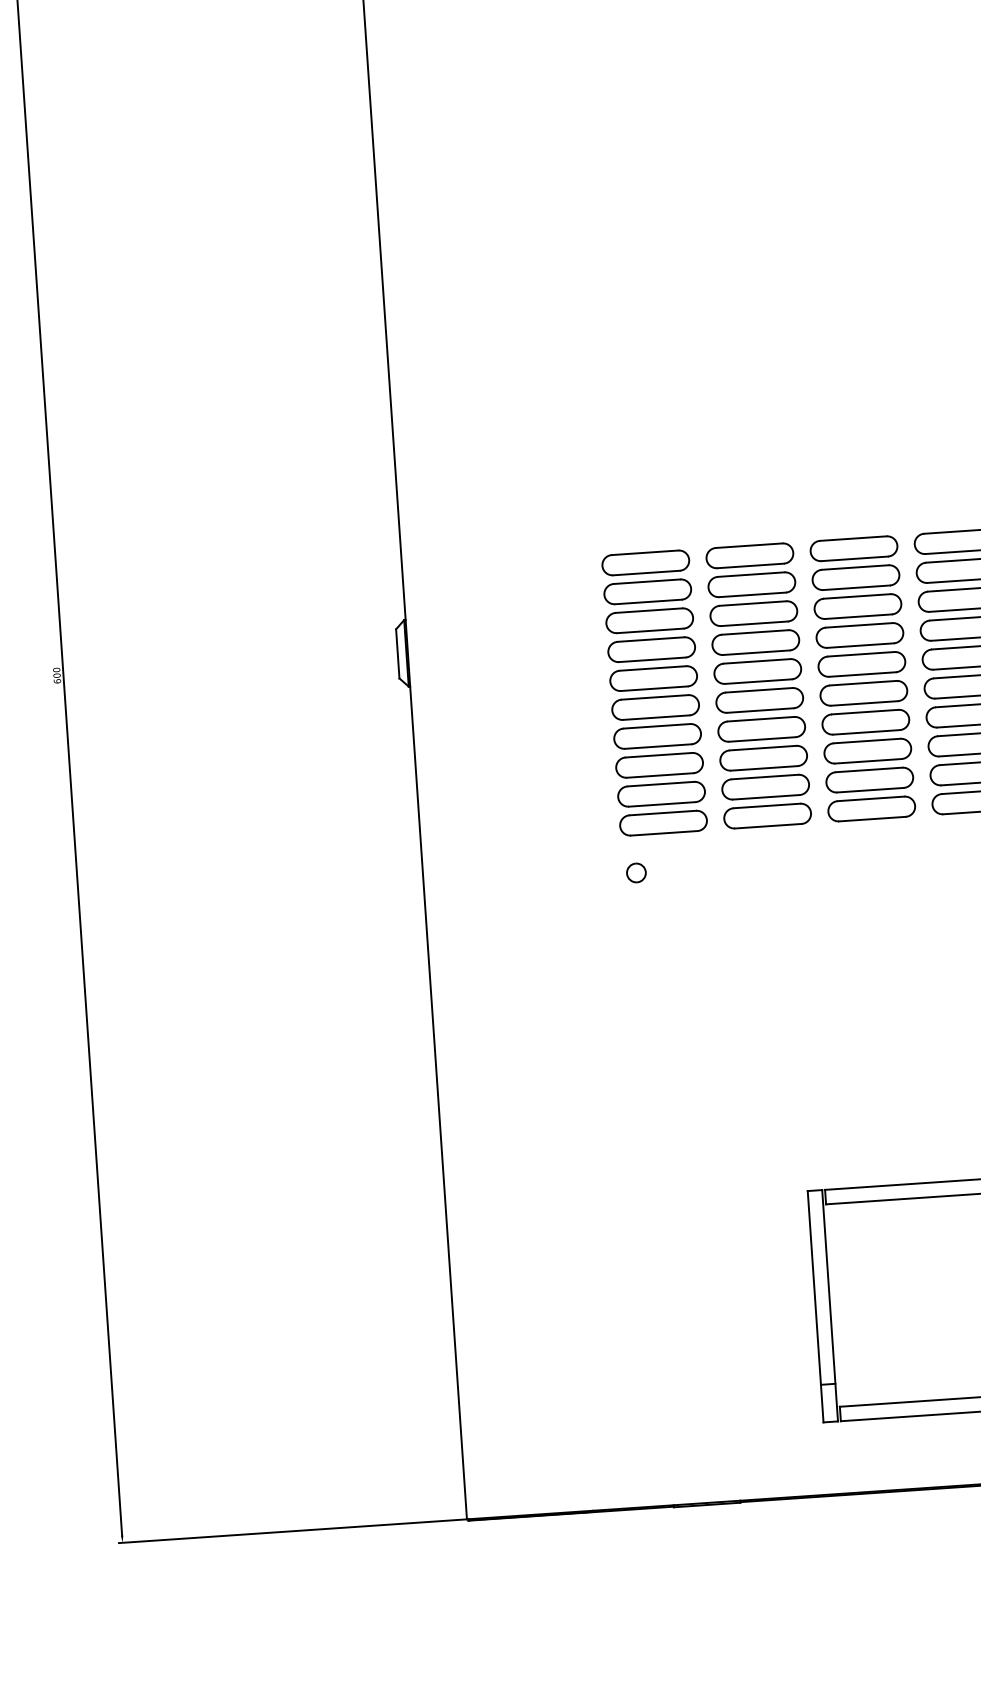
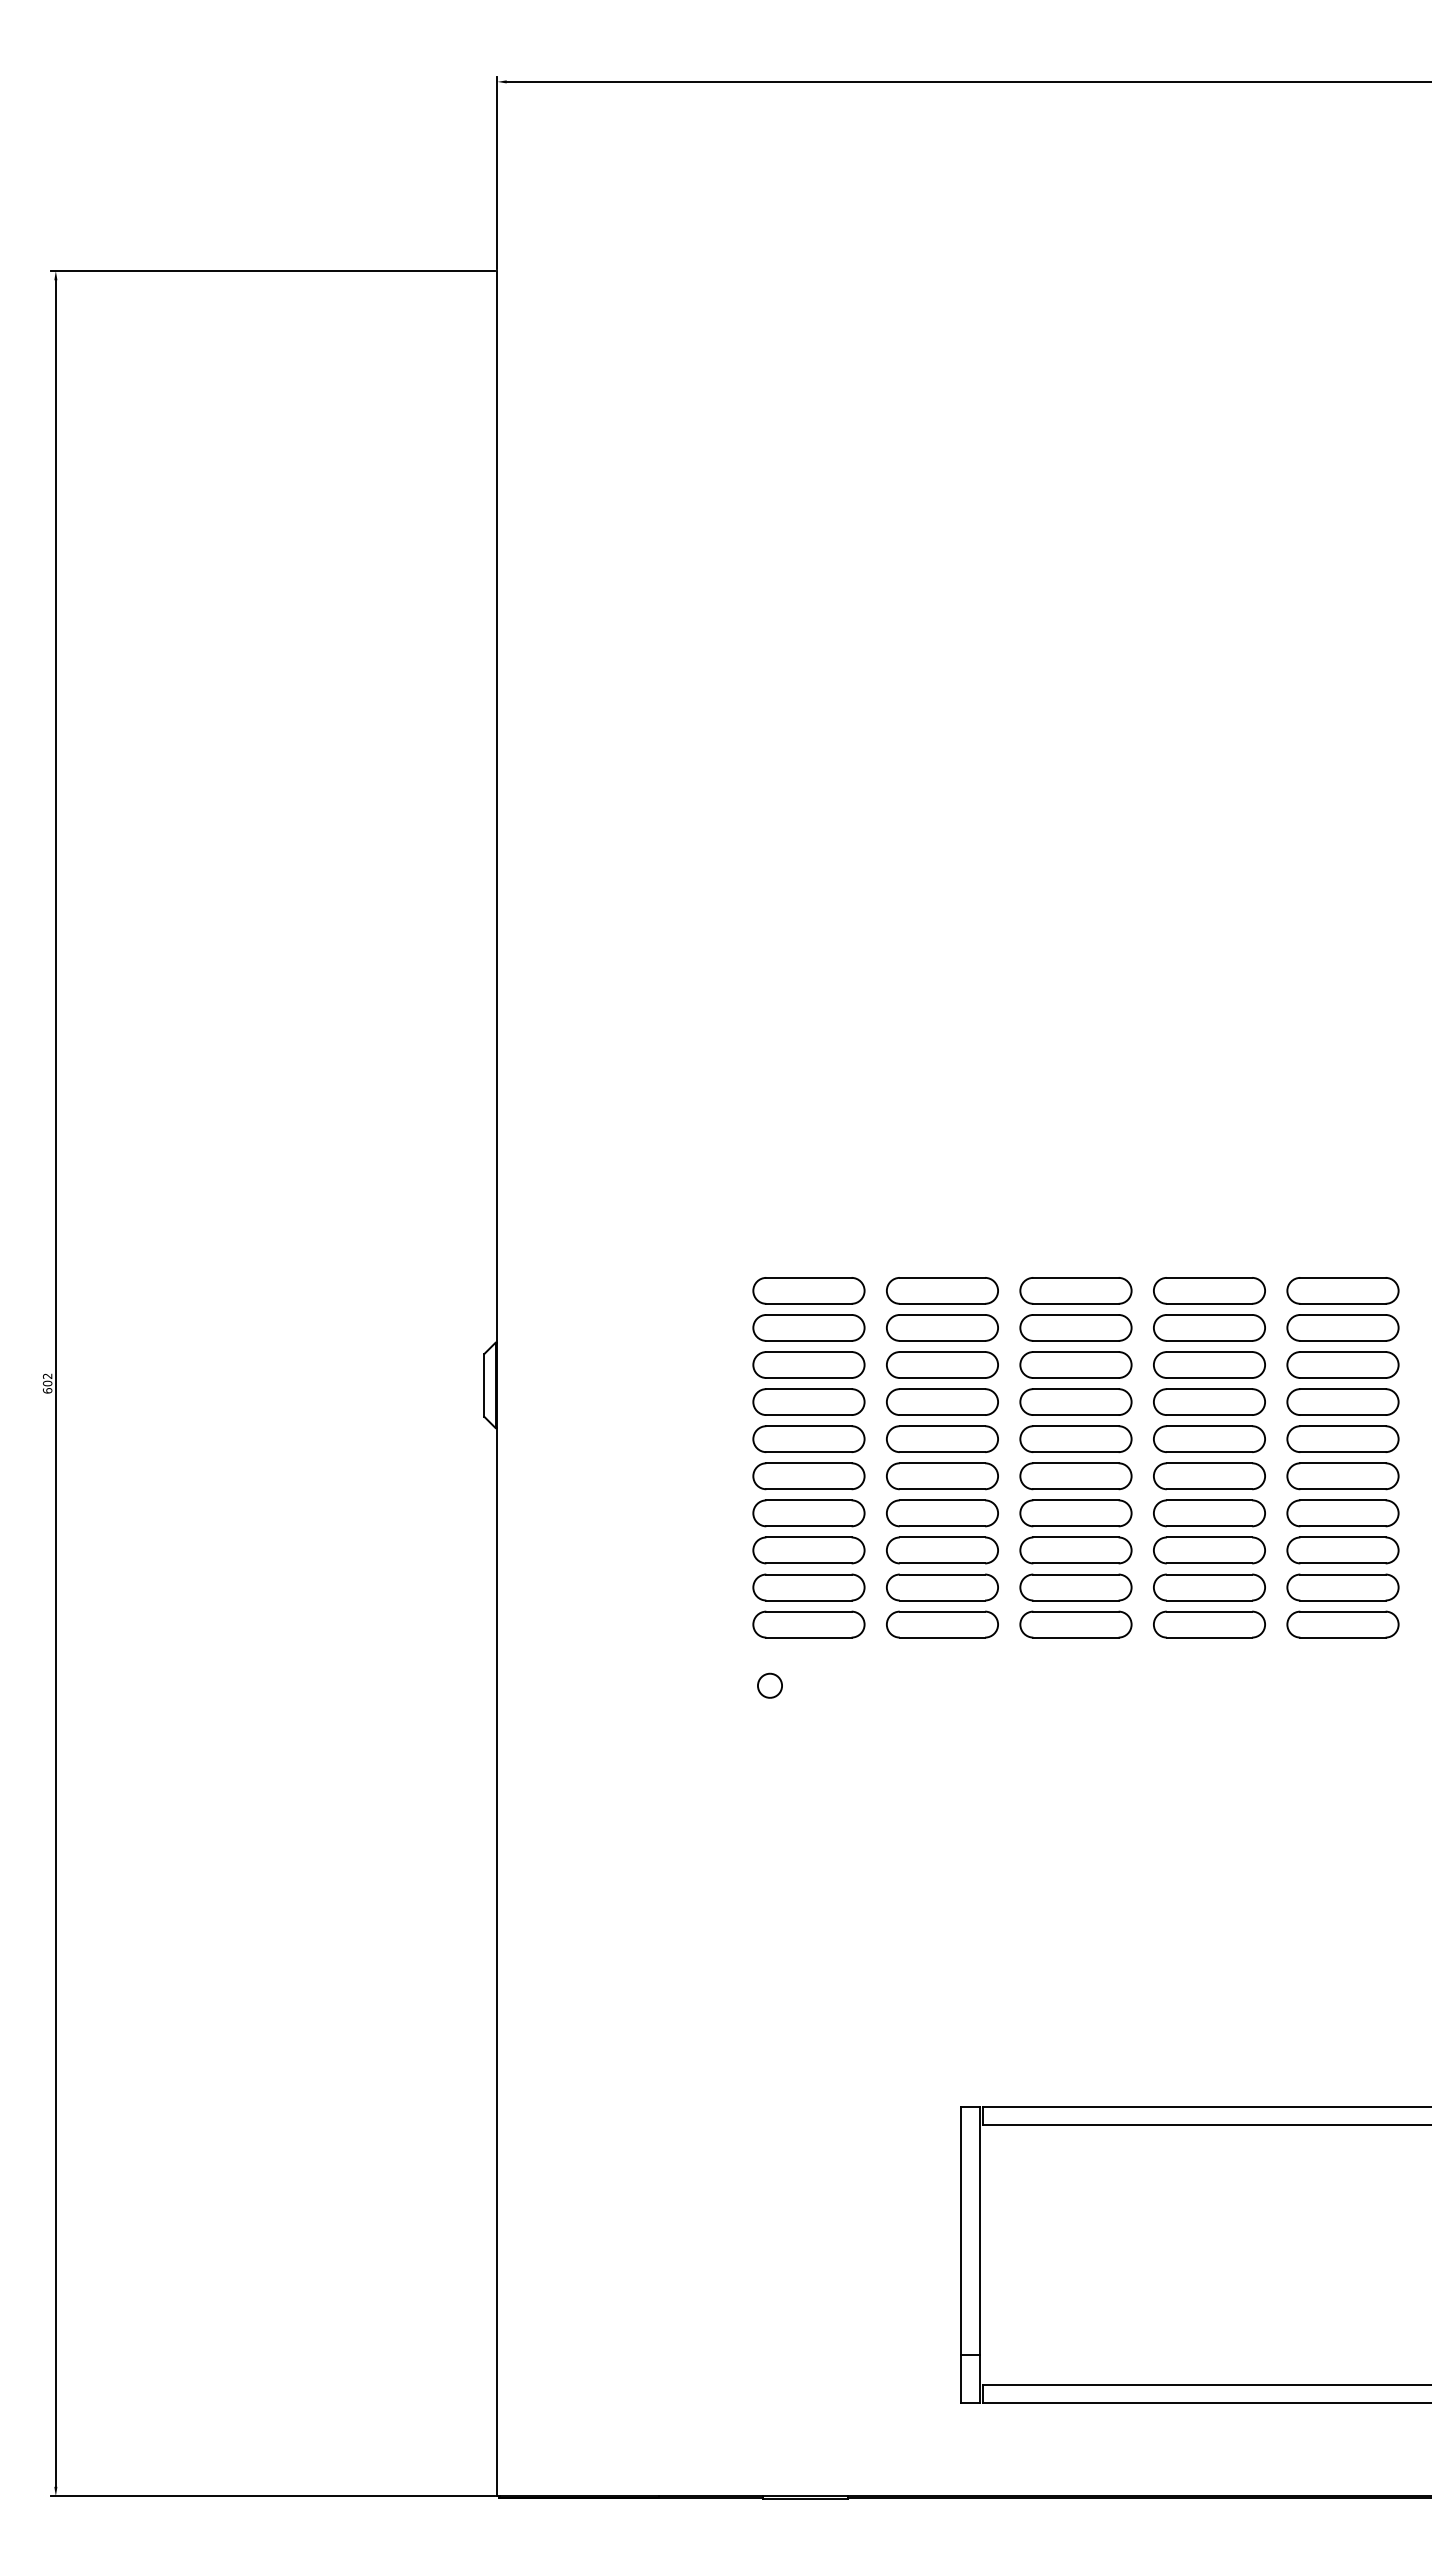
text: (56, 670) -> (47, 1376), 600 -> 602

